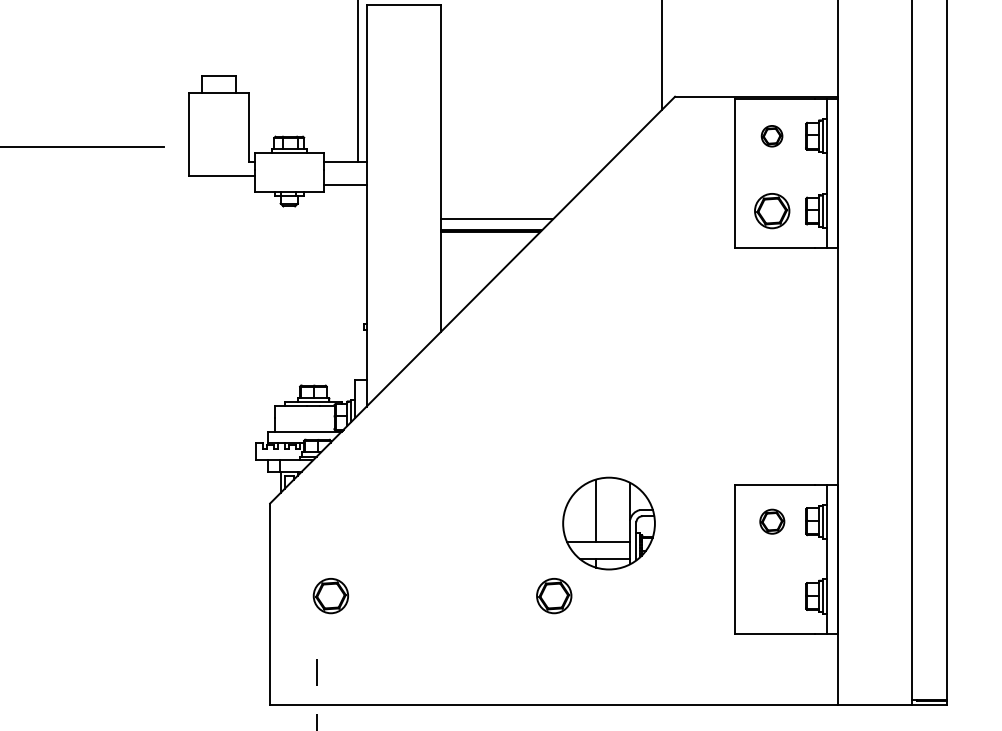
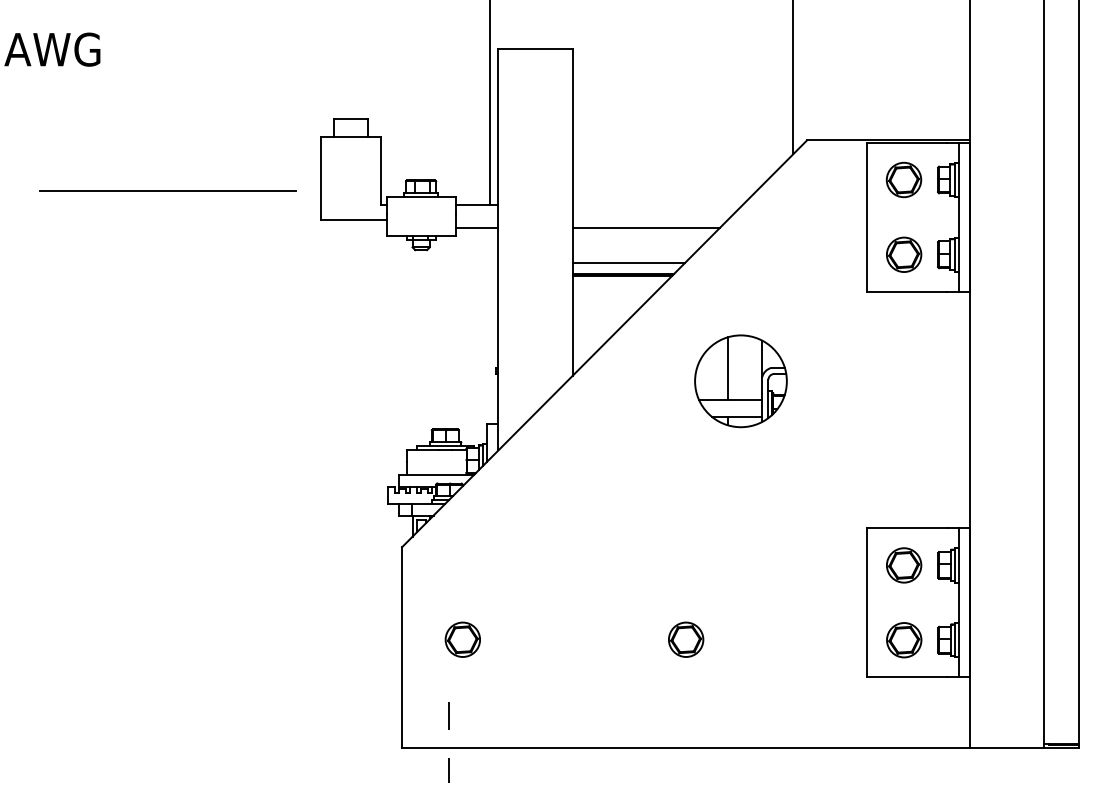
part: (771, 135) -> (903, 179), size x1.67
line: (513, 184) -> (645, 228), added
part: (772, 521) -> (904, 565), size x1.43
part: (608, 523) -> (740, 381), moved
part: (772, 596) -> (904, 640), added

